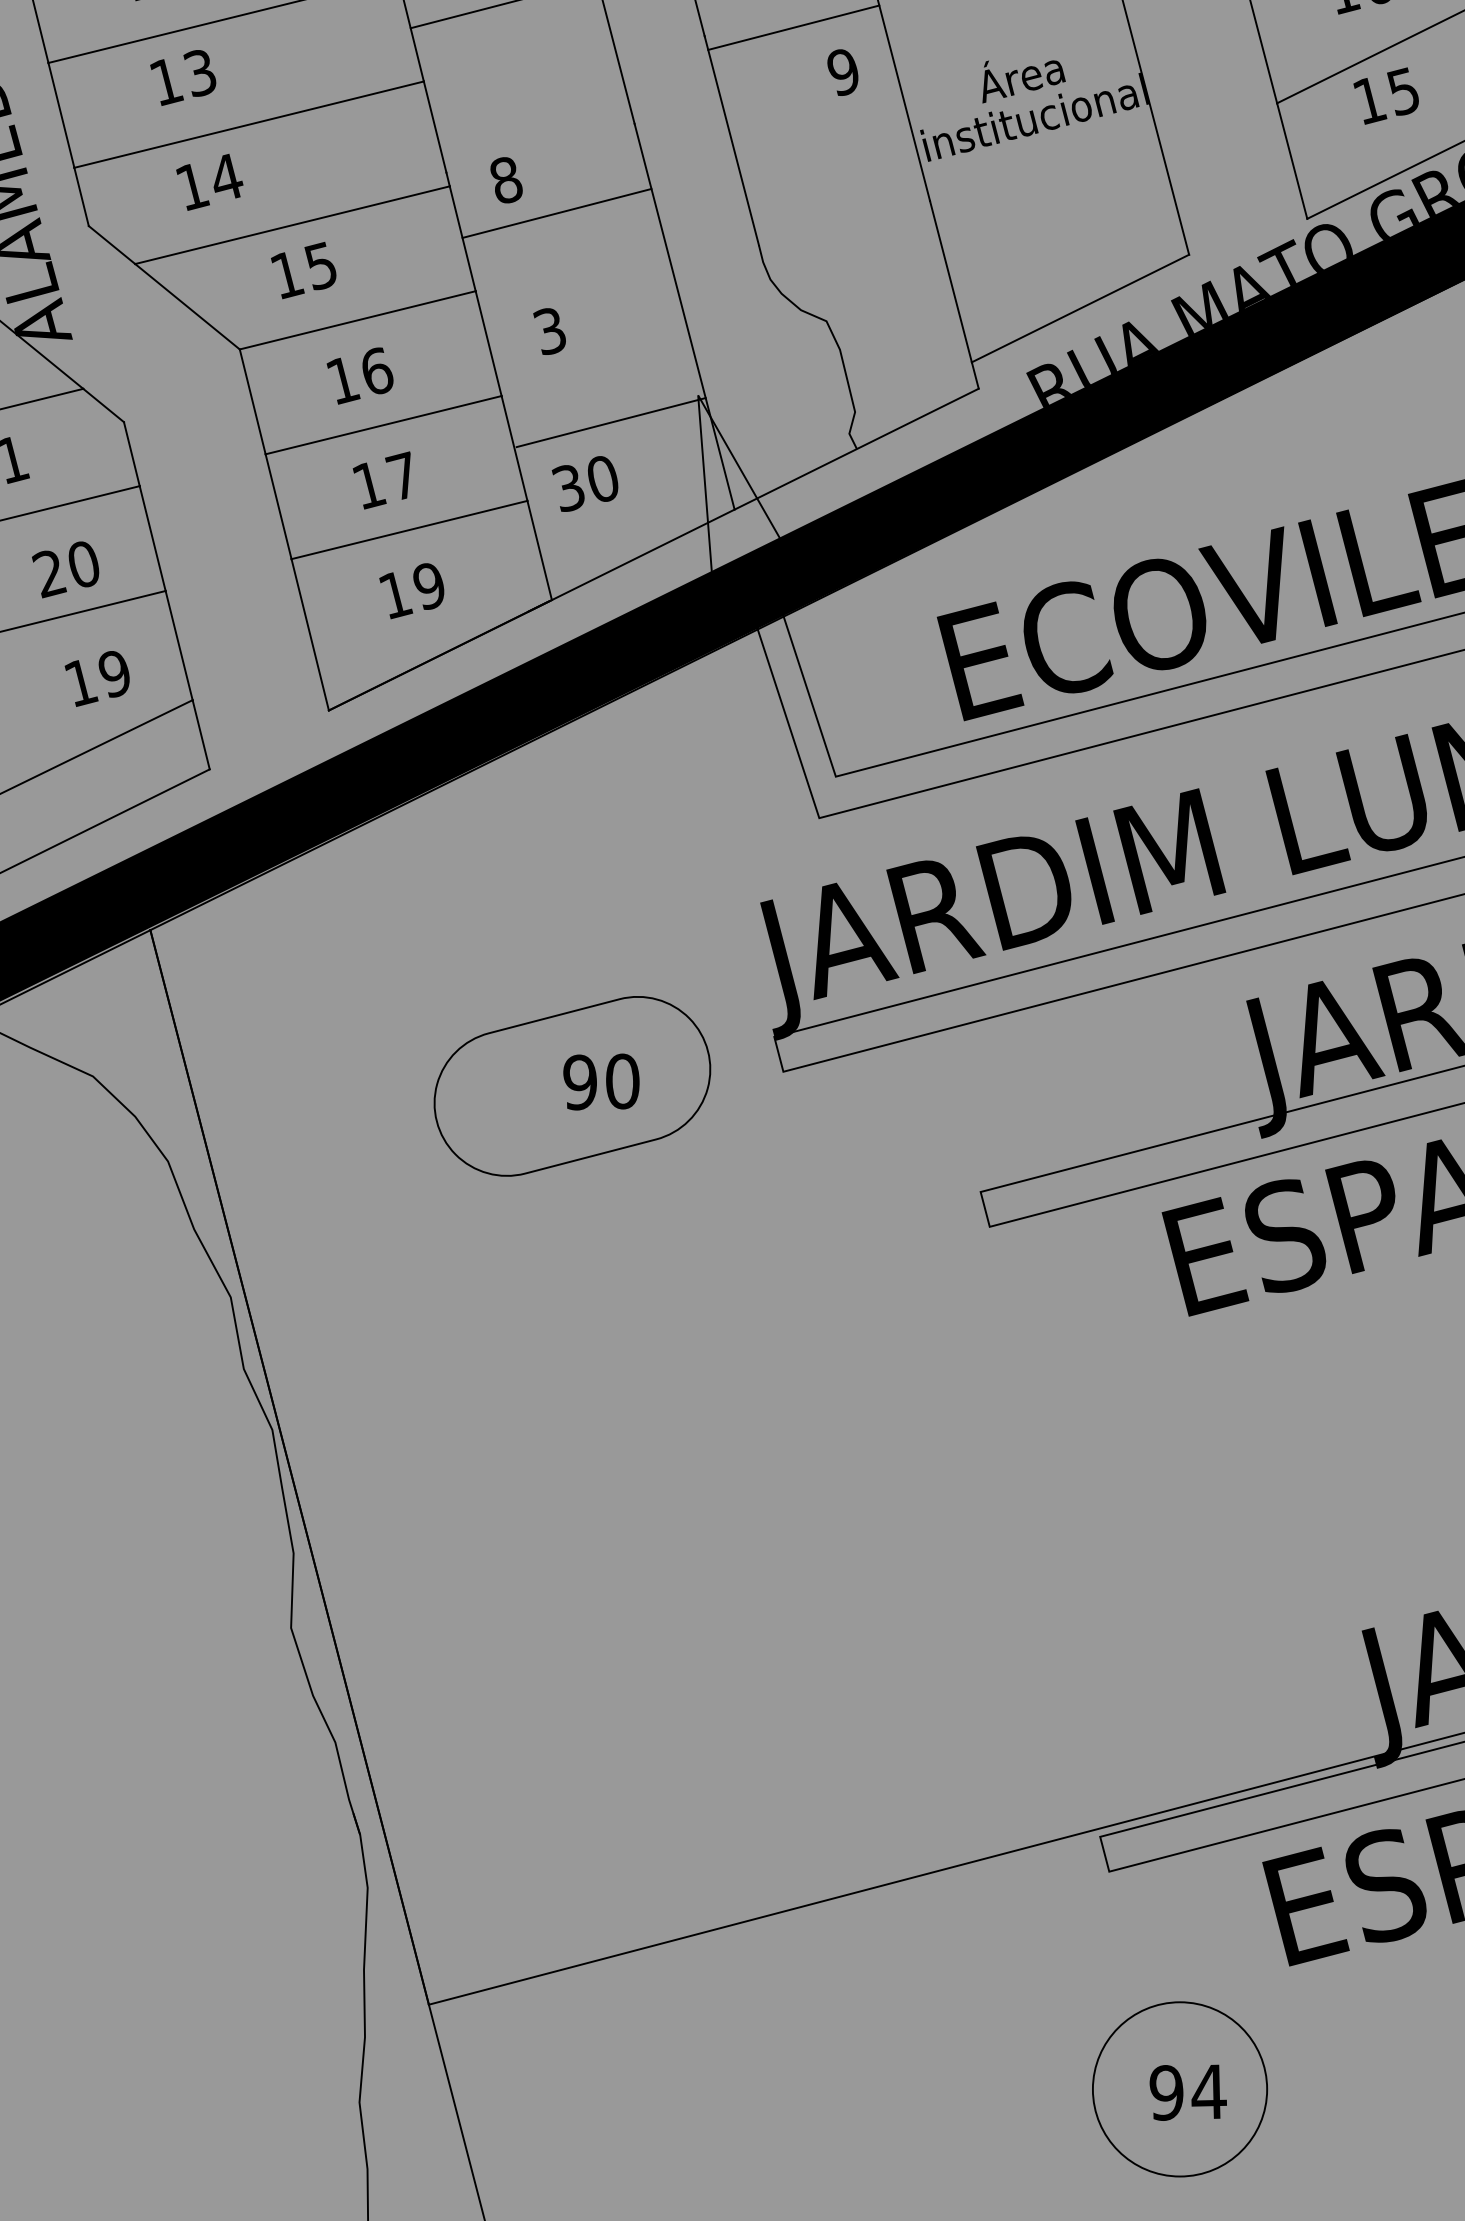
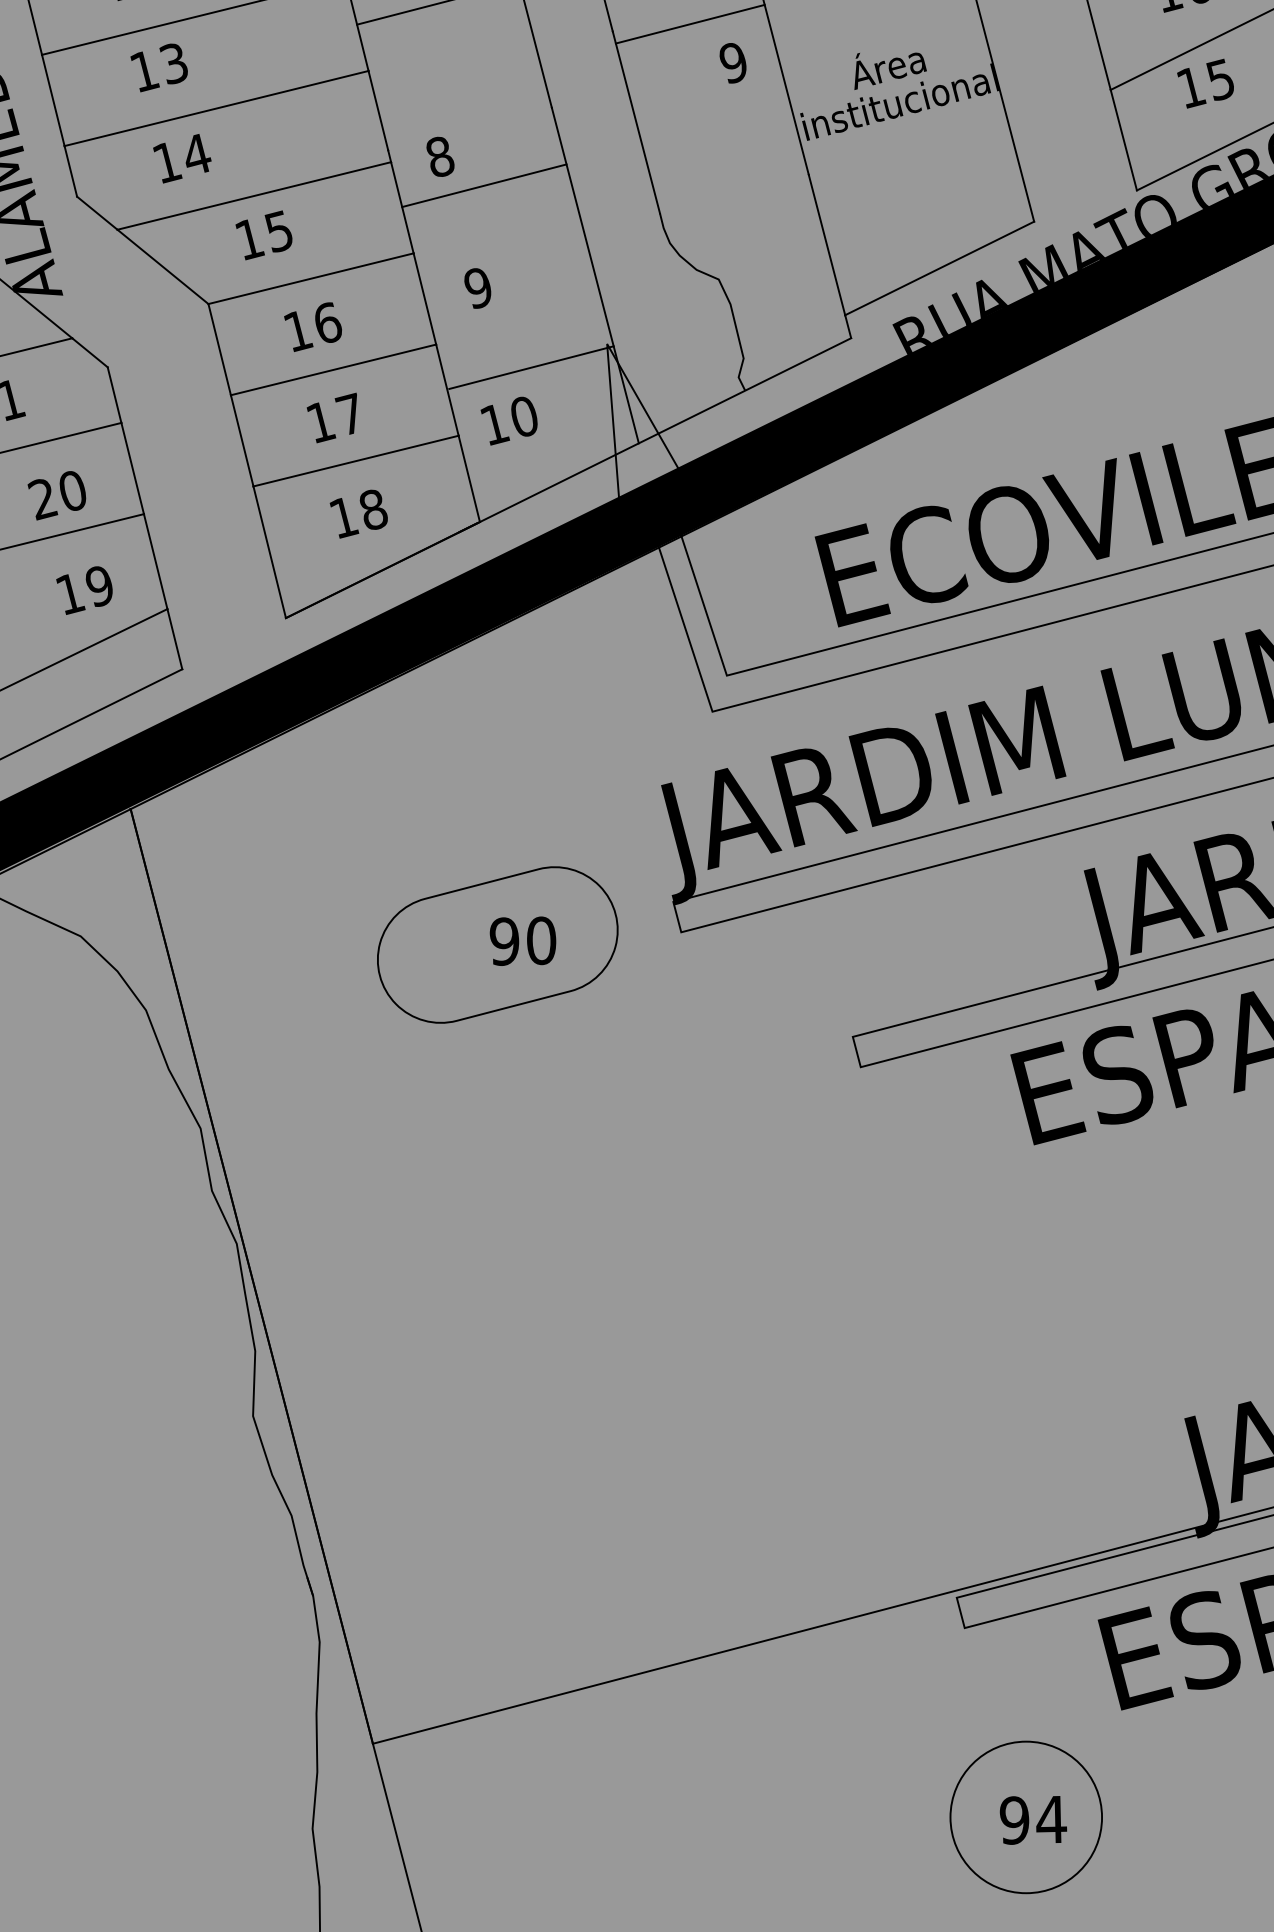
text: (549, 331) -> (477, 288), 3 -> 9
text: (568, 487) -> (494, 424), 30 -> 10
text: (429, 585) -> (373, 509), 19 -> 18

